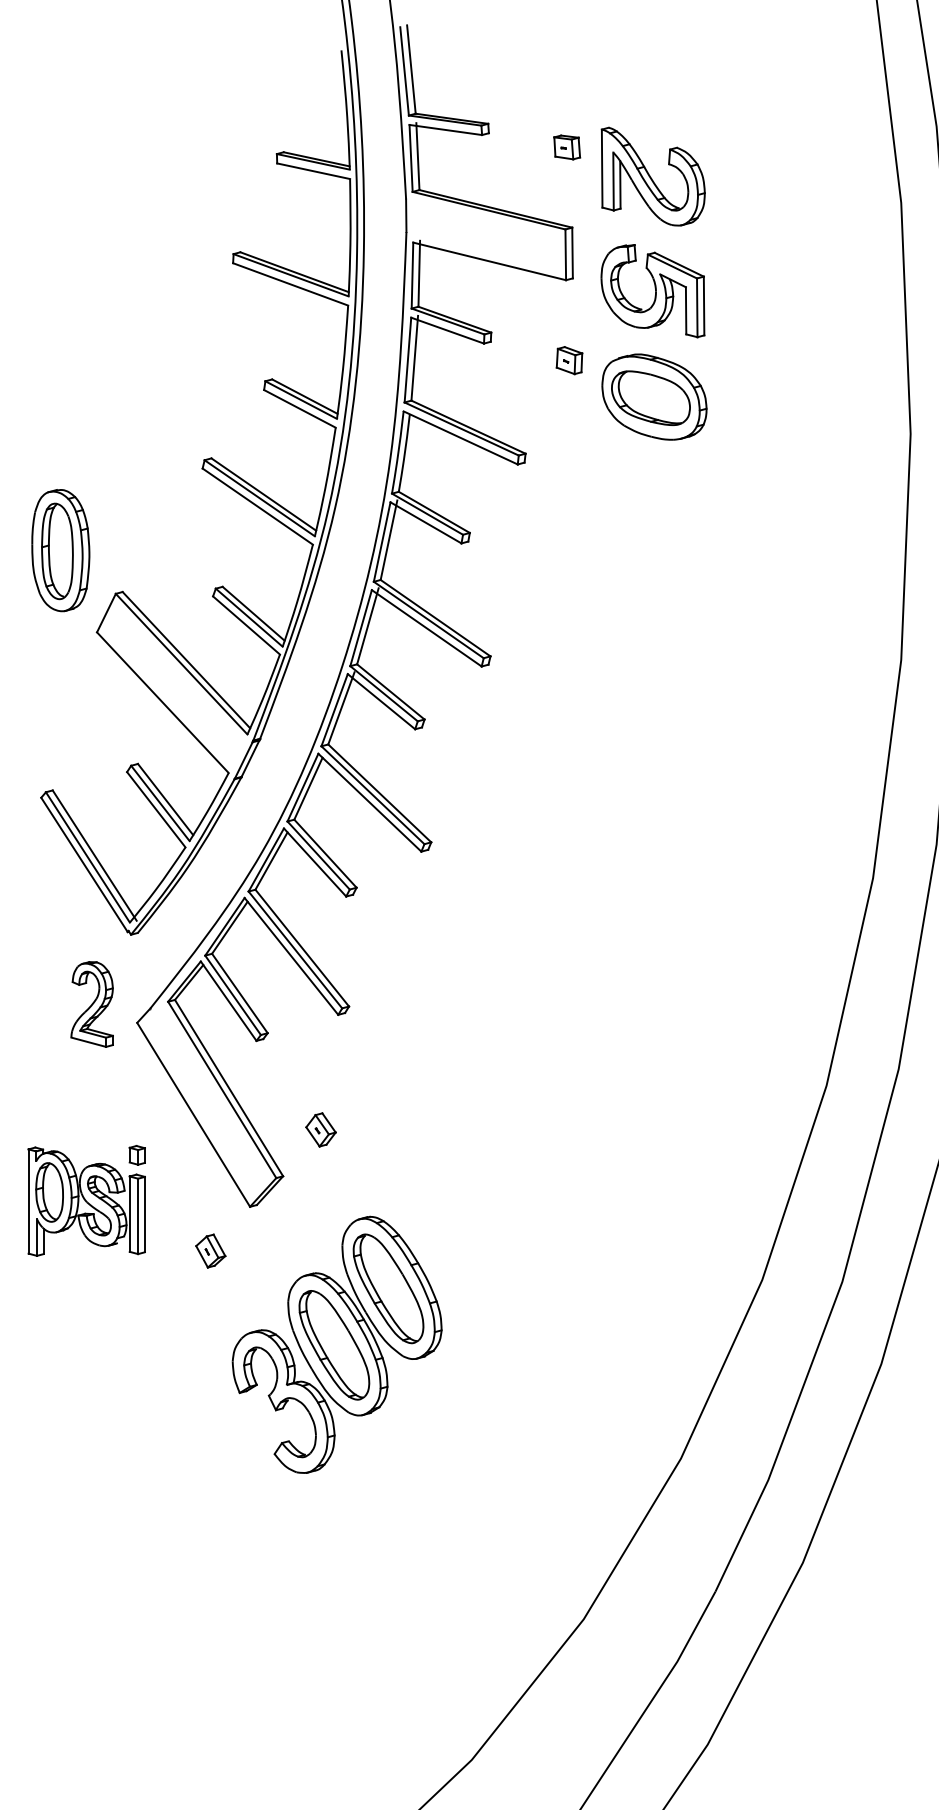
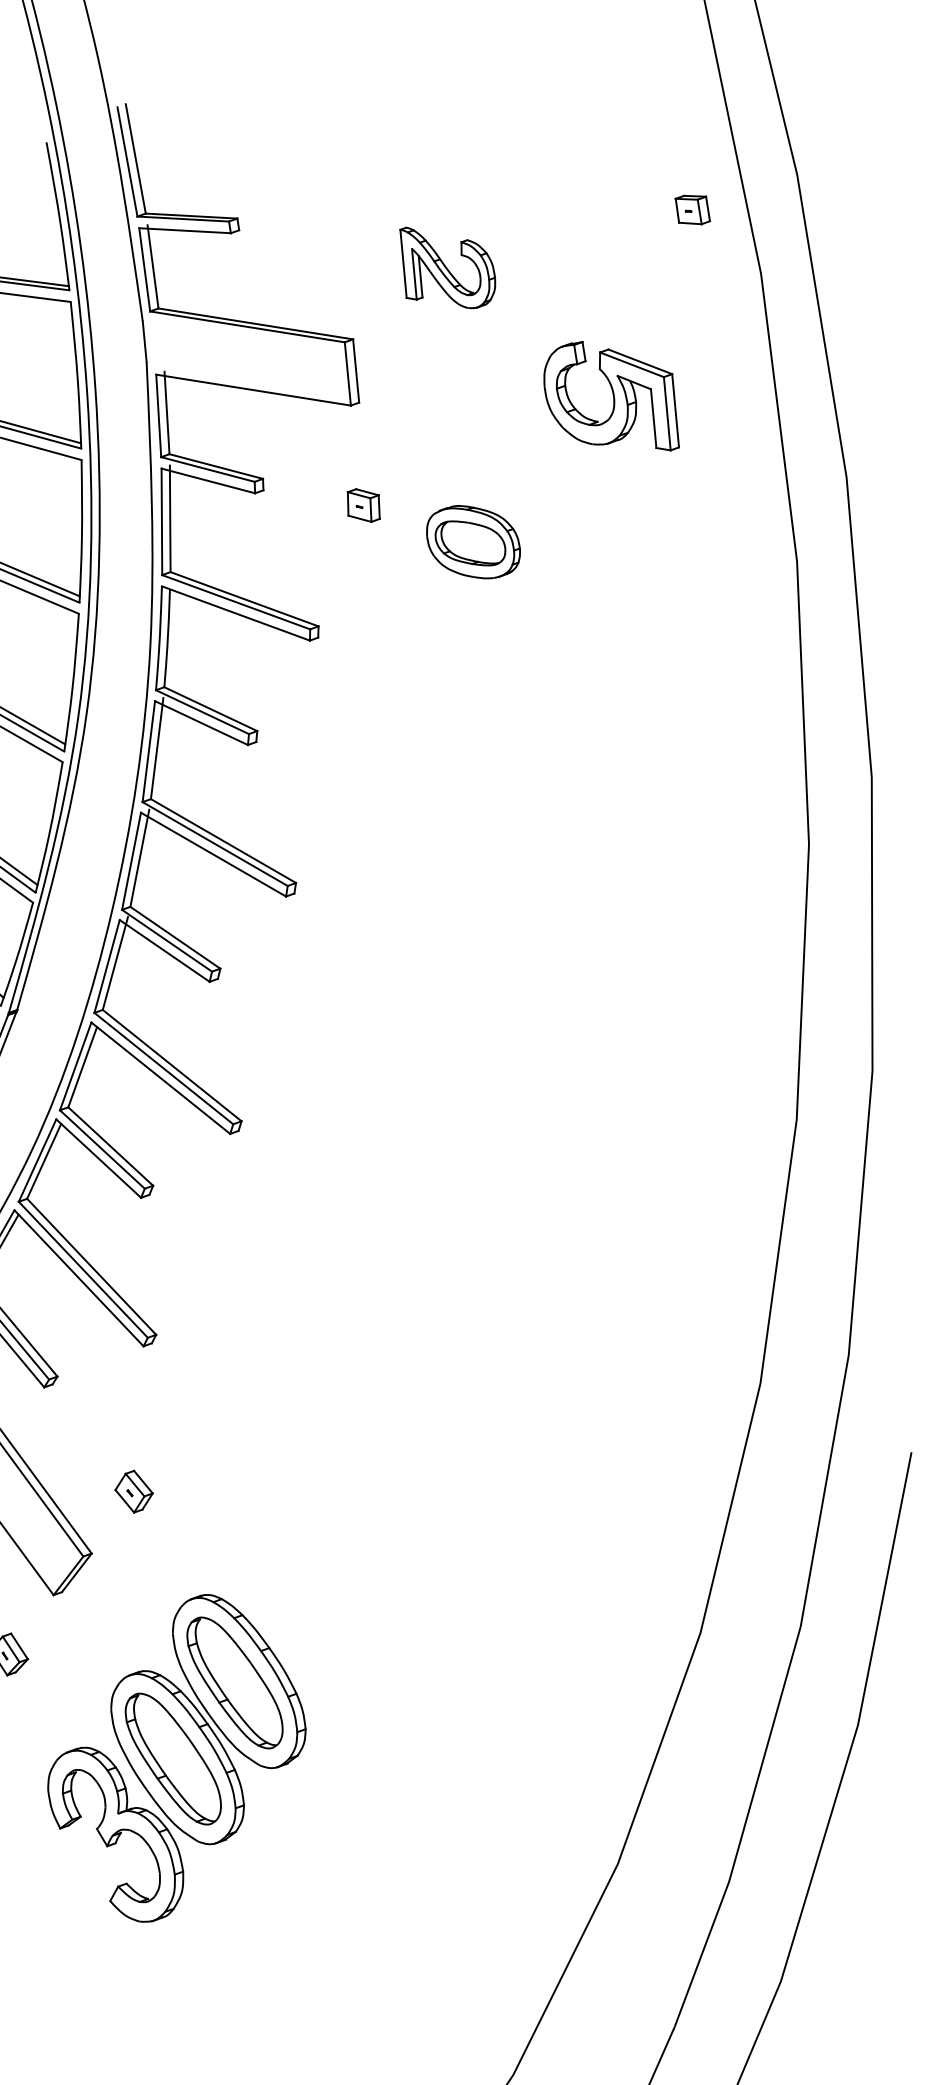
part: (567, 147) -> (693, 210), moved
part: (652, 176) -> (447, 267), size x0.7
part: (652, 291) -> (609, 398), moved
part: (654, 396) -> (473, 541), size x0.7

